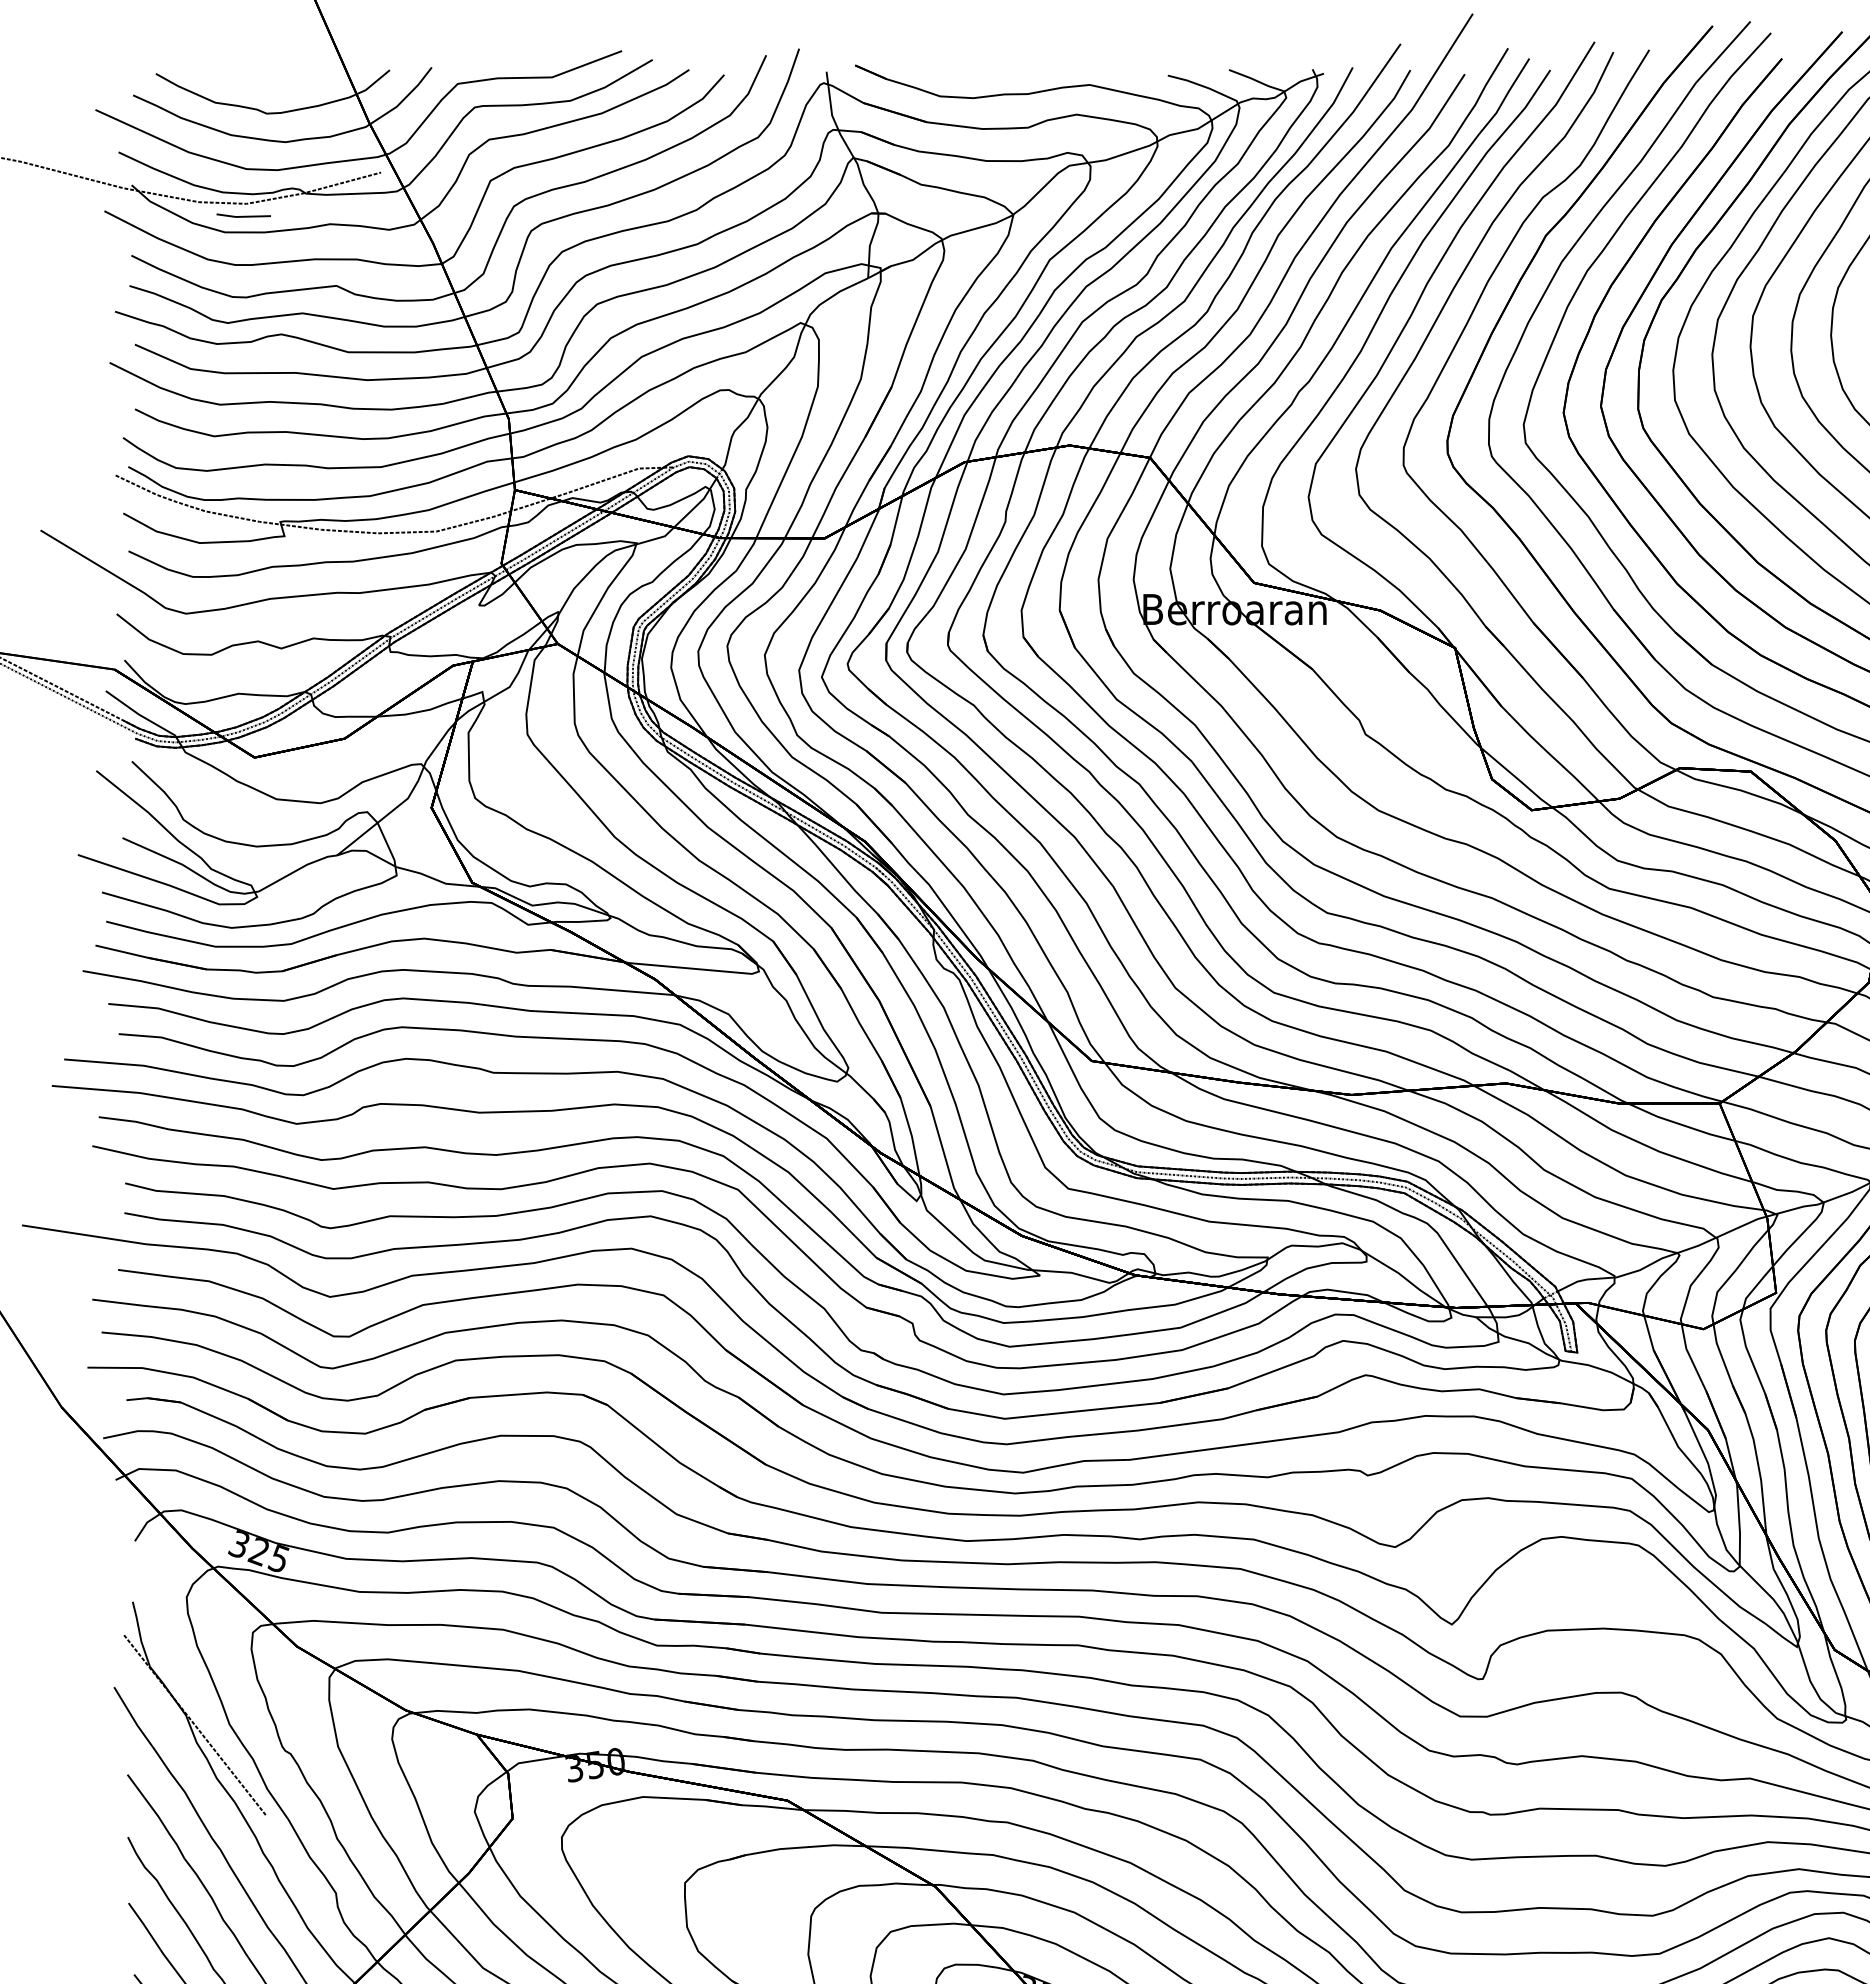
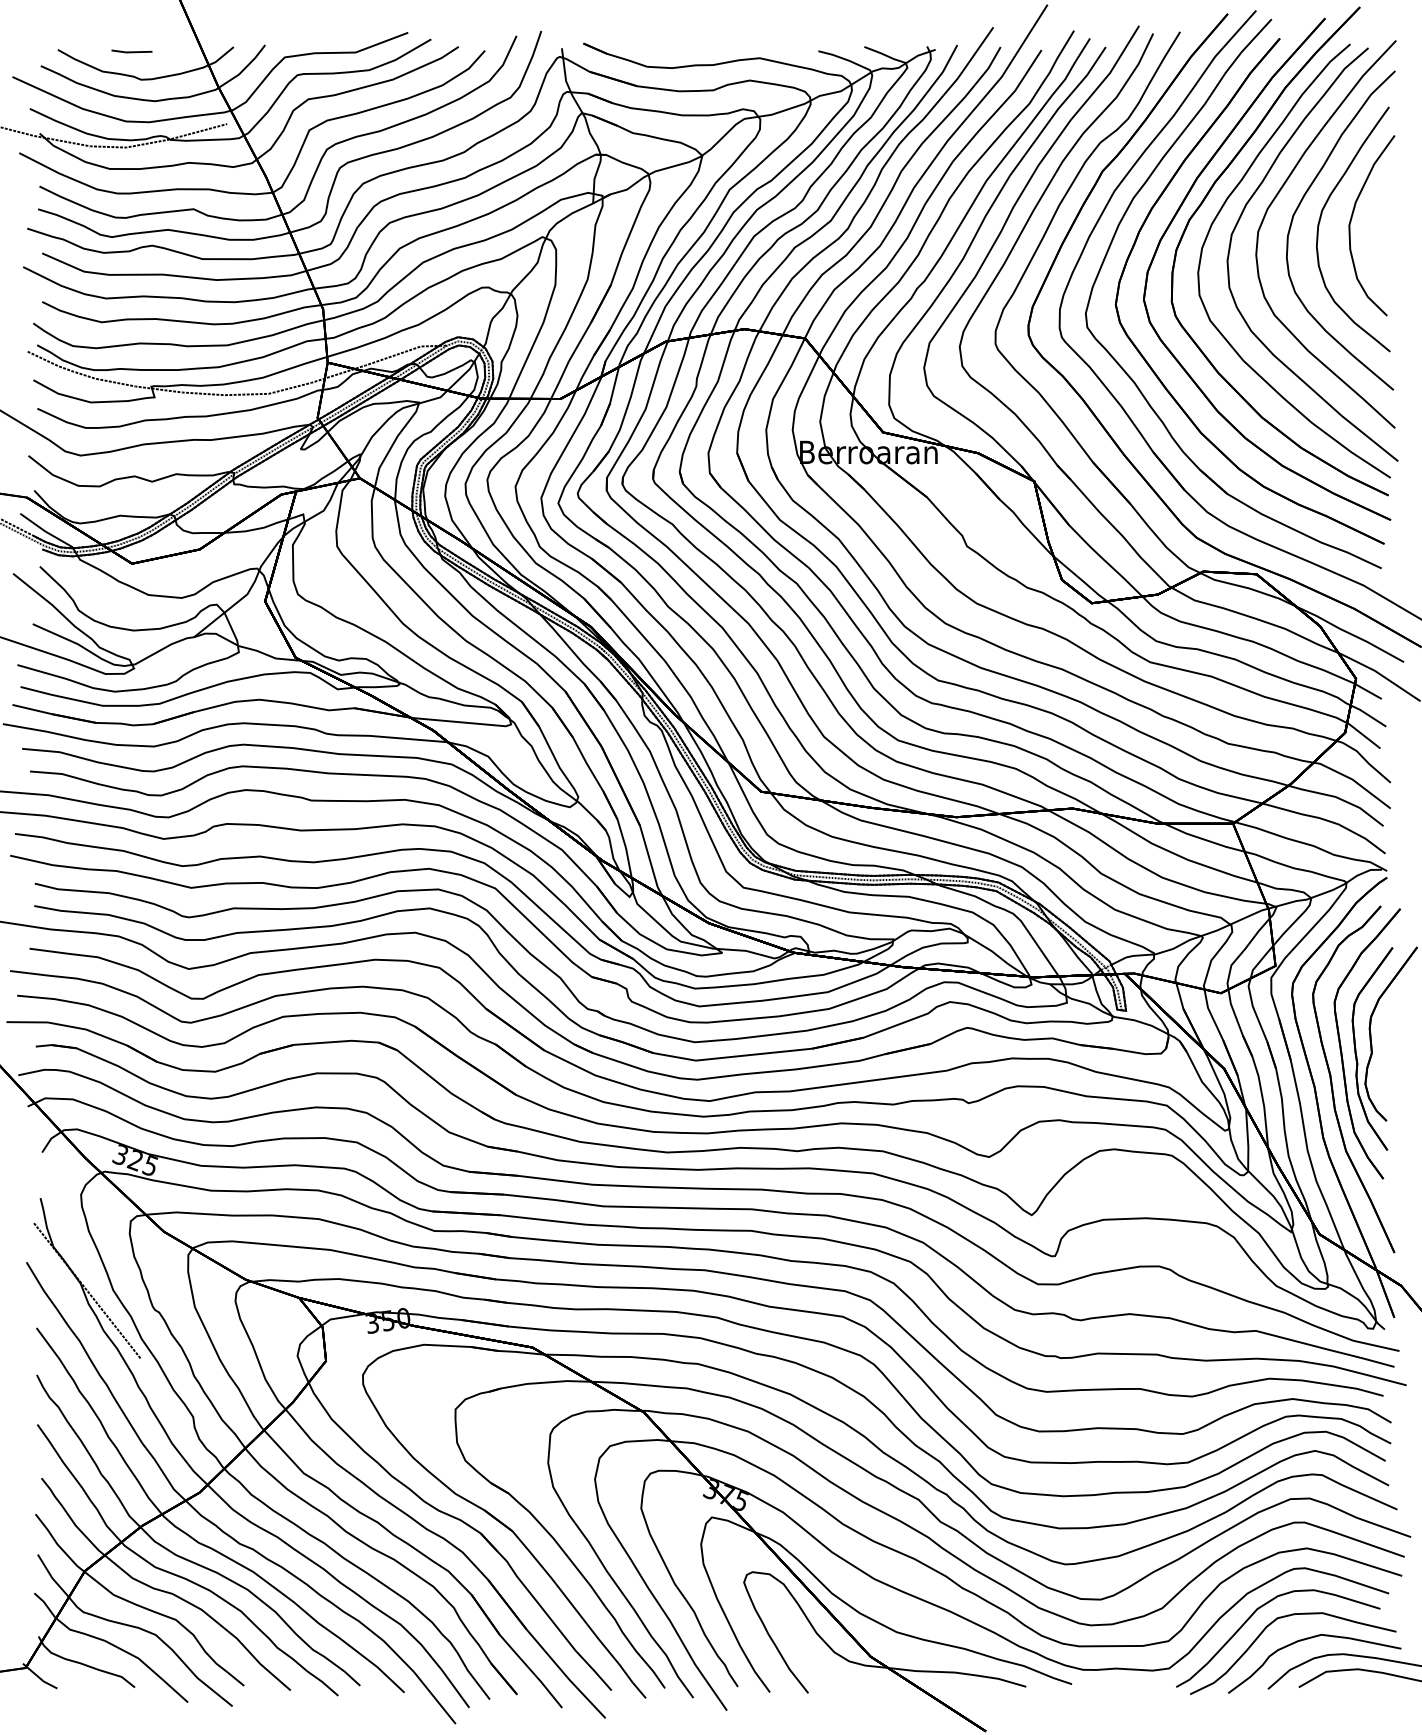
part: (243, 215) -> (131, 51), moved

